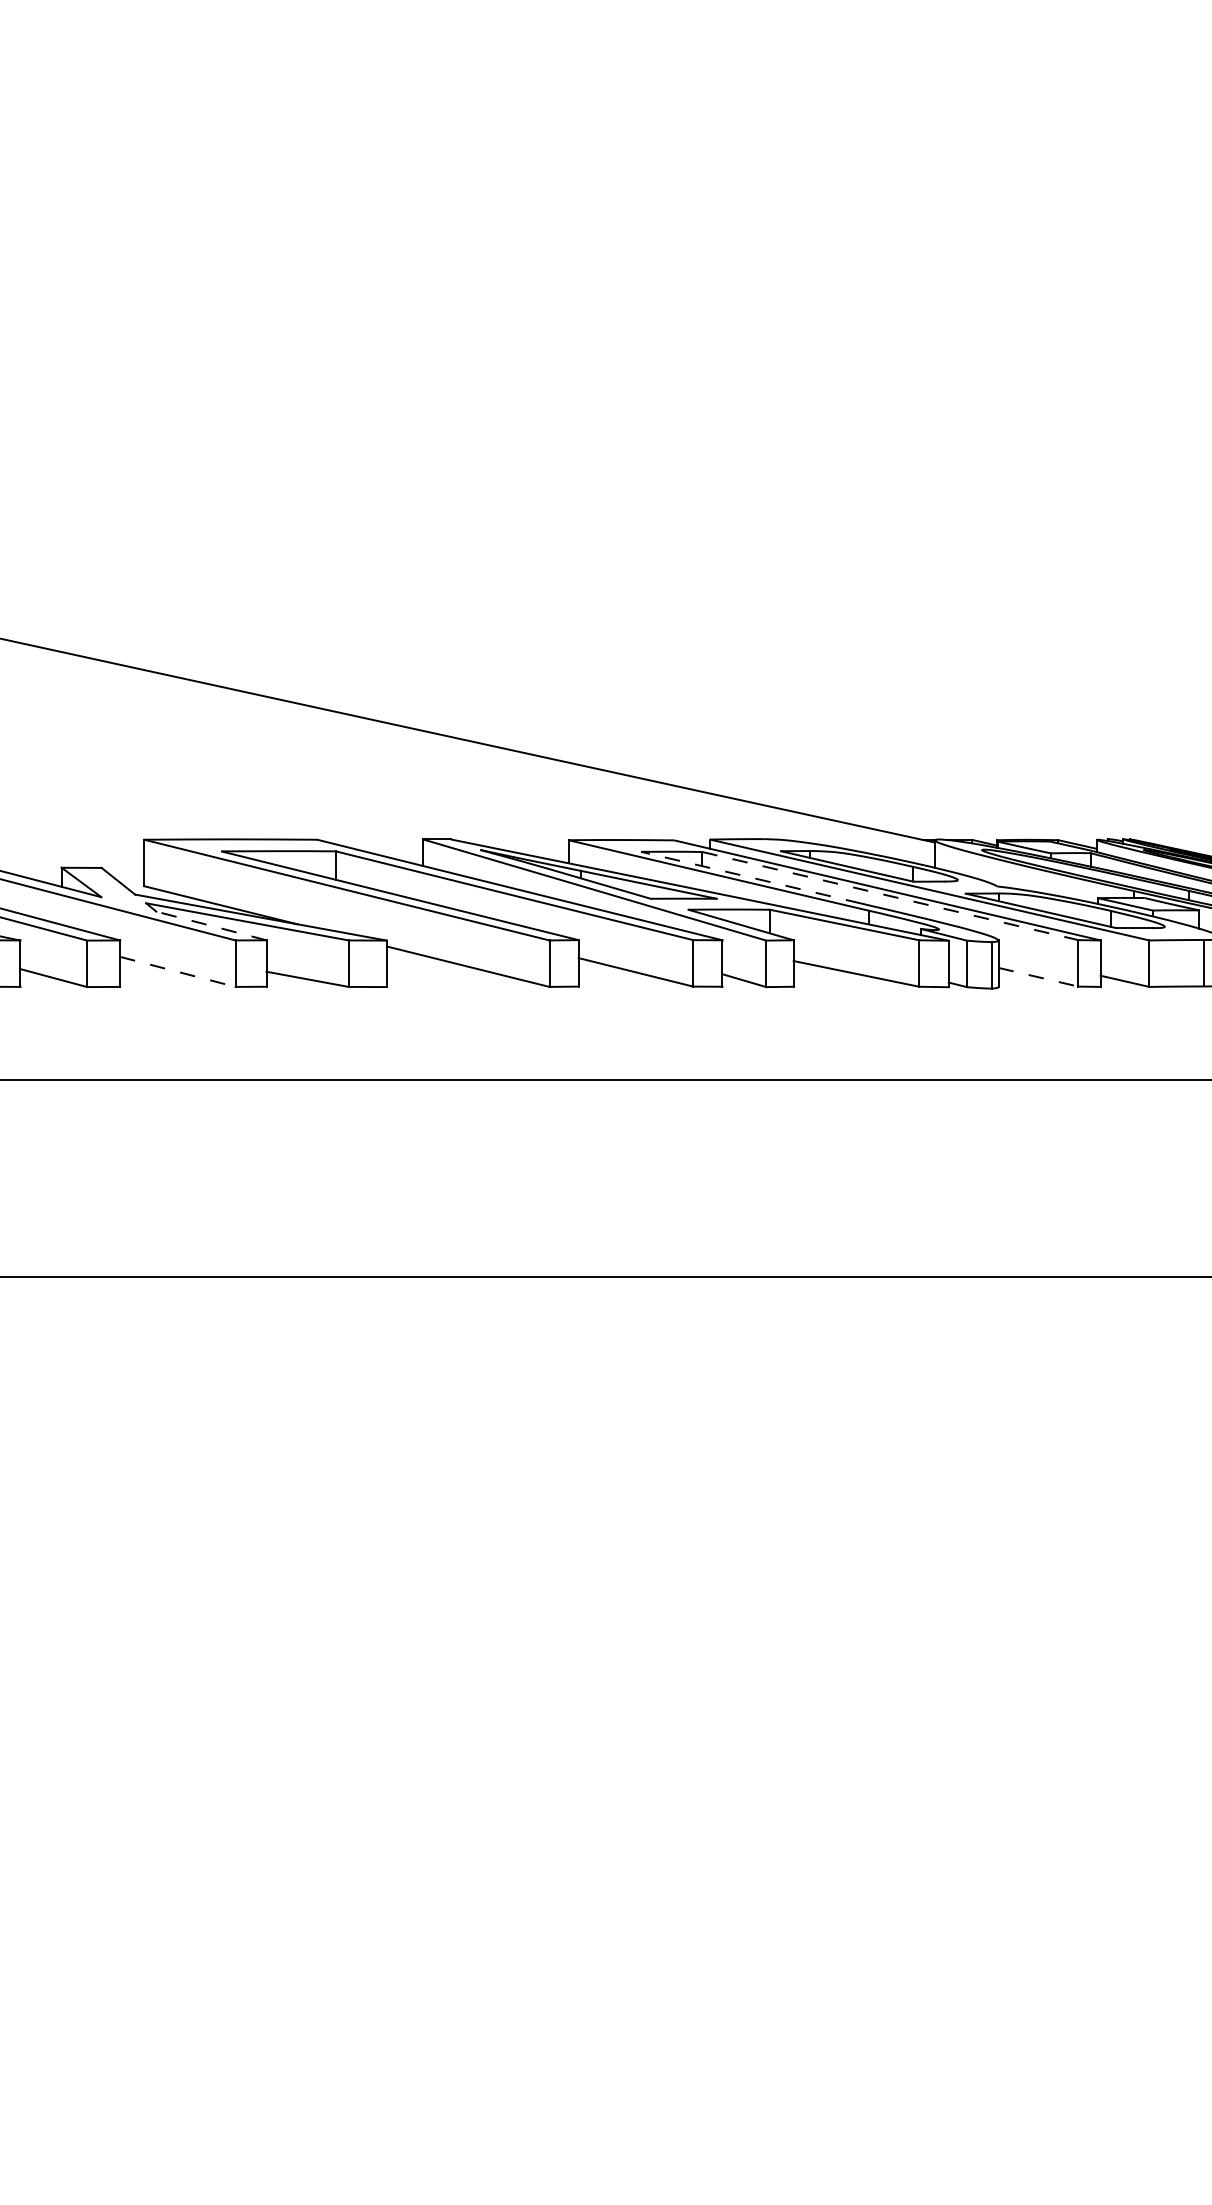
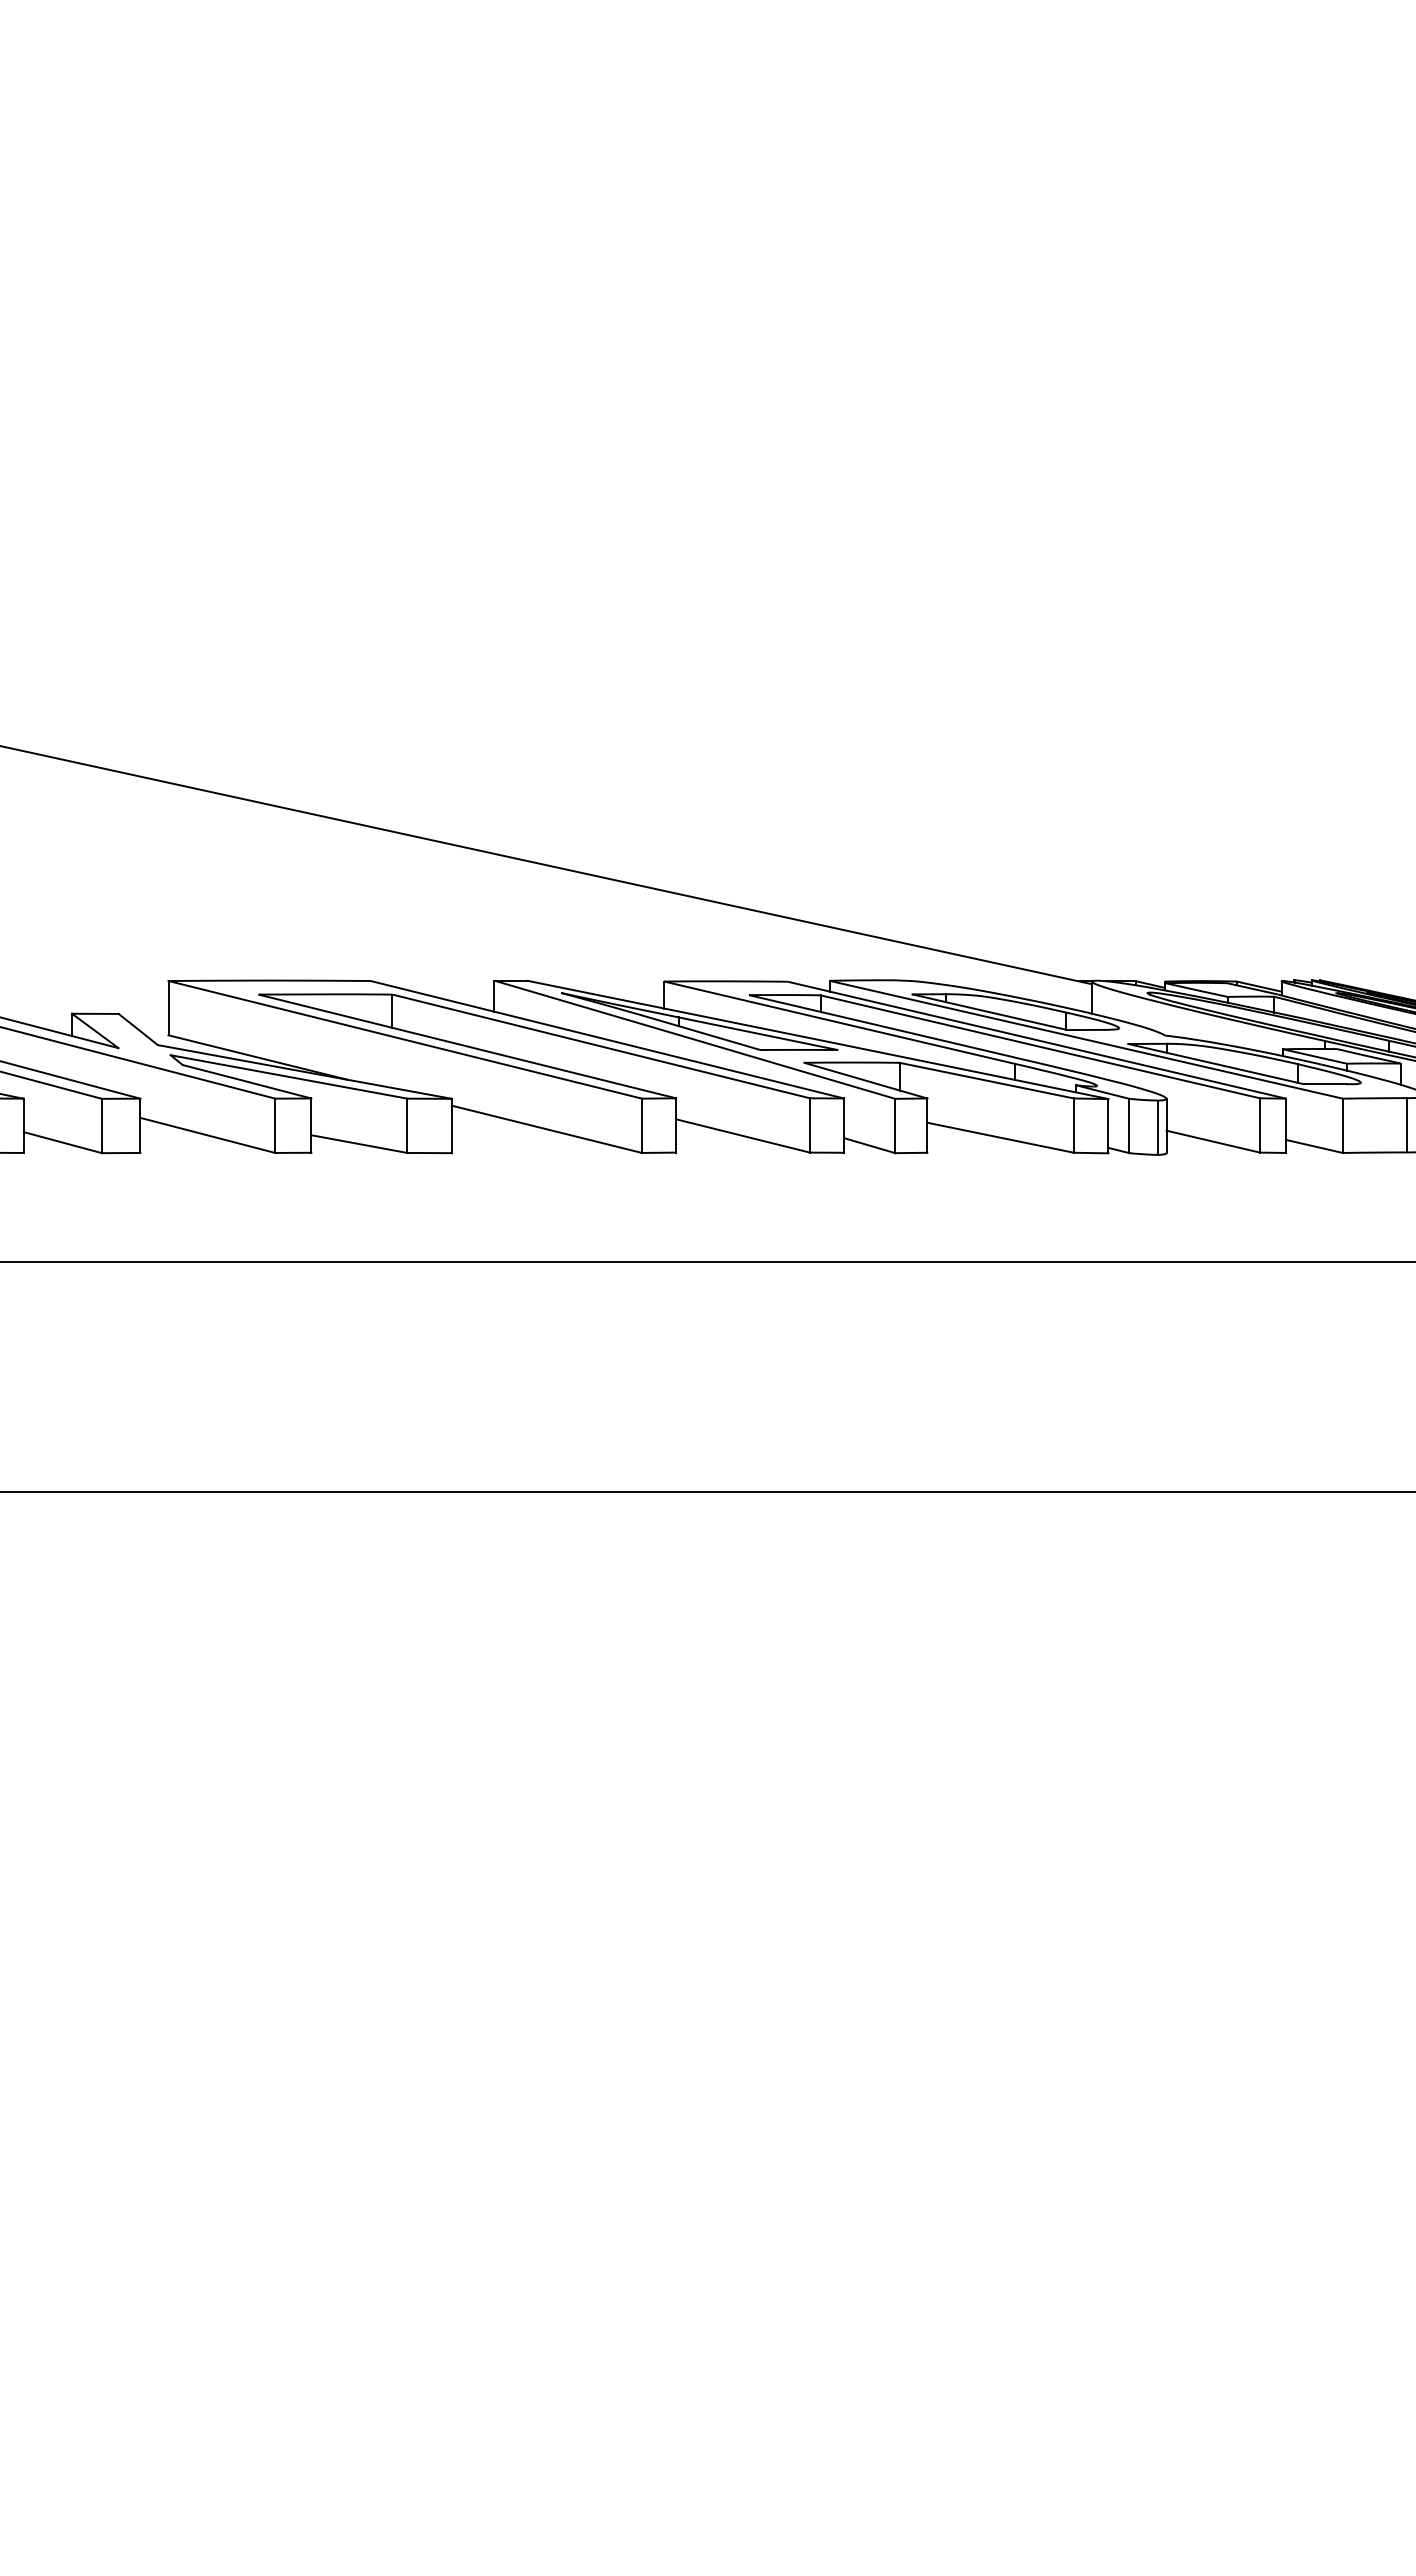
line: (750, 876) -> (876, 1024), dashed -> solid
line: (891, 896) -> (1041, 1047), dashed -> solid
line: (211, 925) -> (246, 1081), dashed -> solid
line: (177, 971) -> (207, 1135), dashed -> solid
line: (1038, 977) -> (1213, 1141), dashed -> solid

